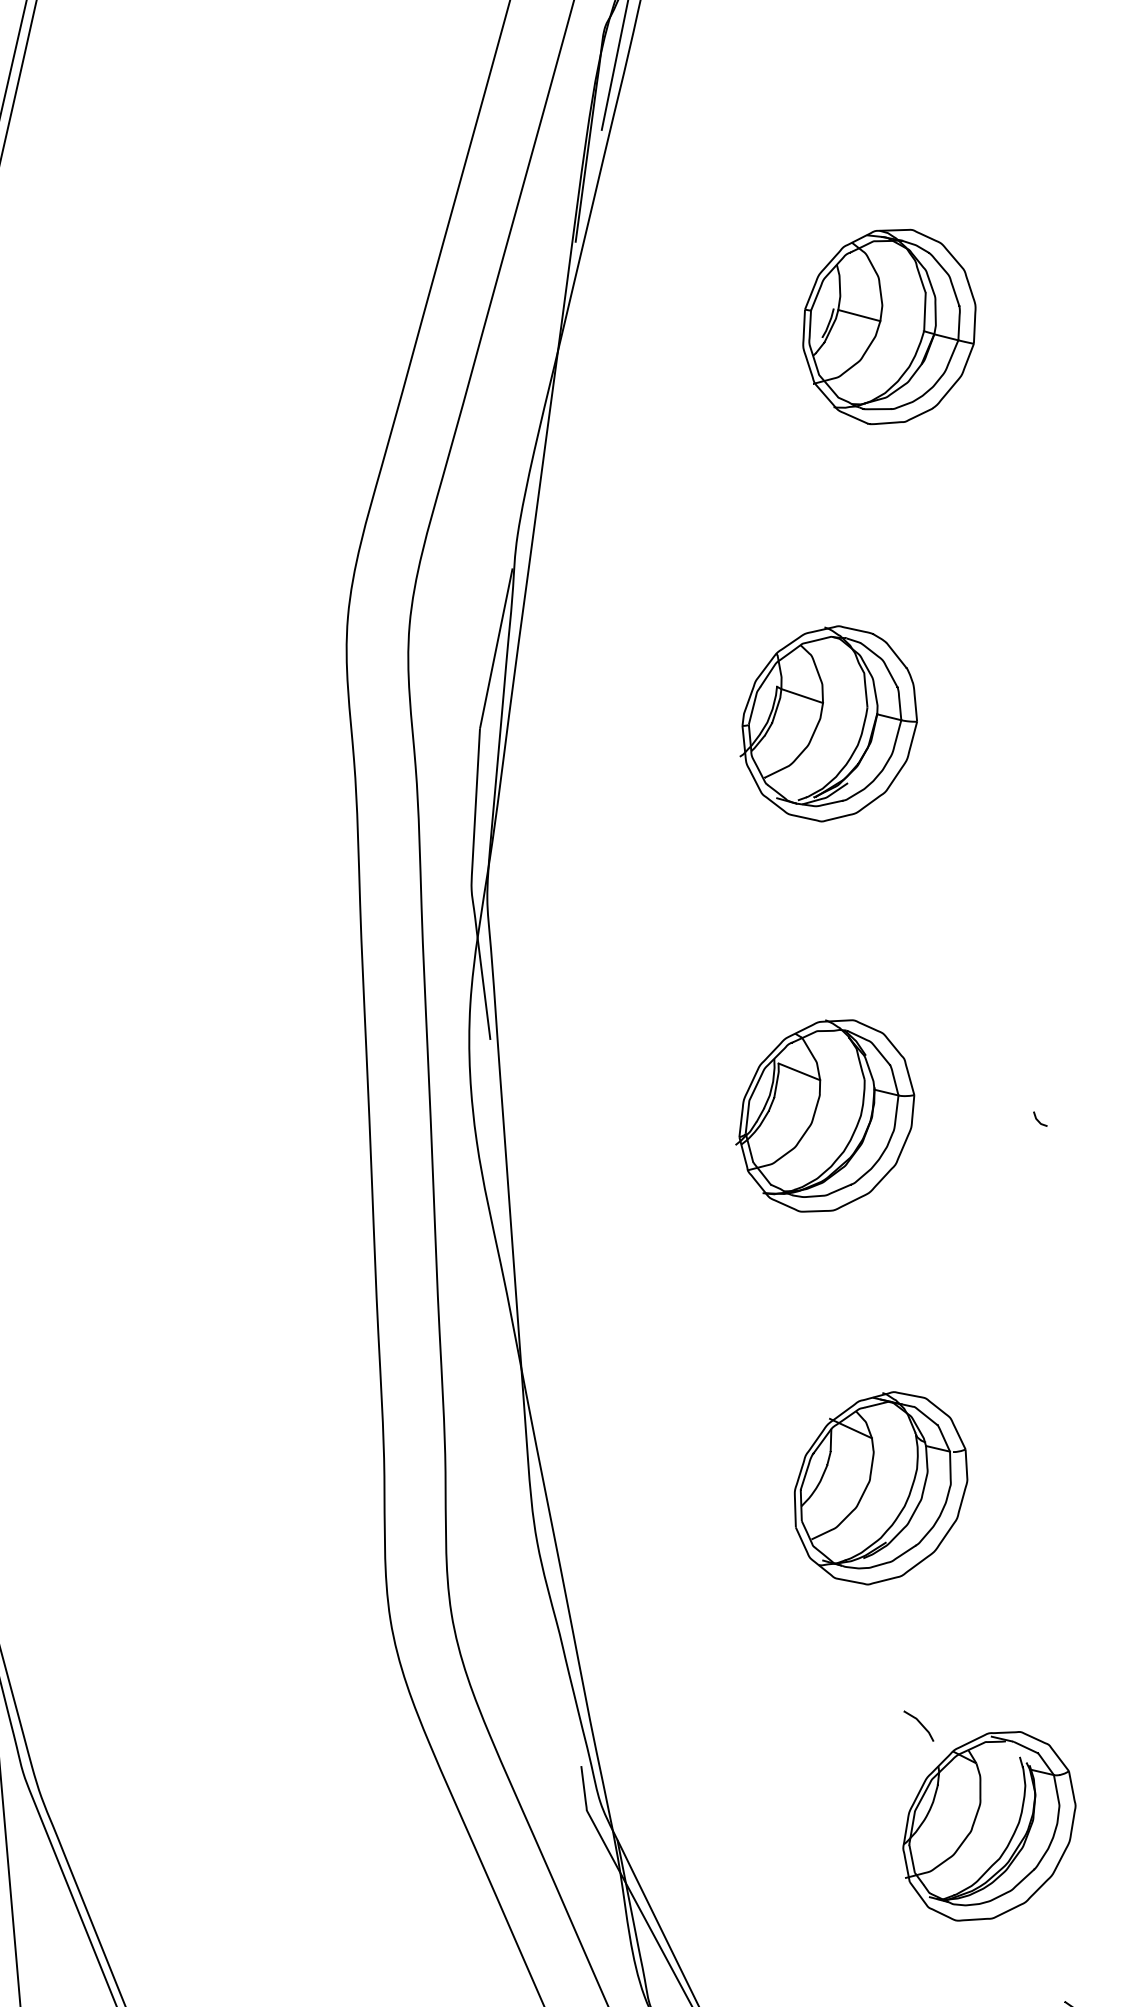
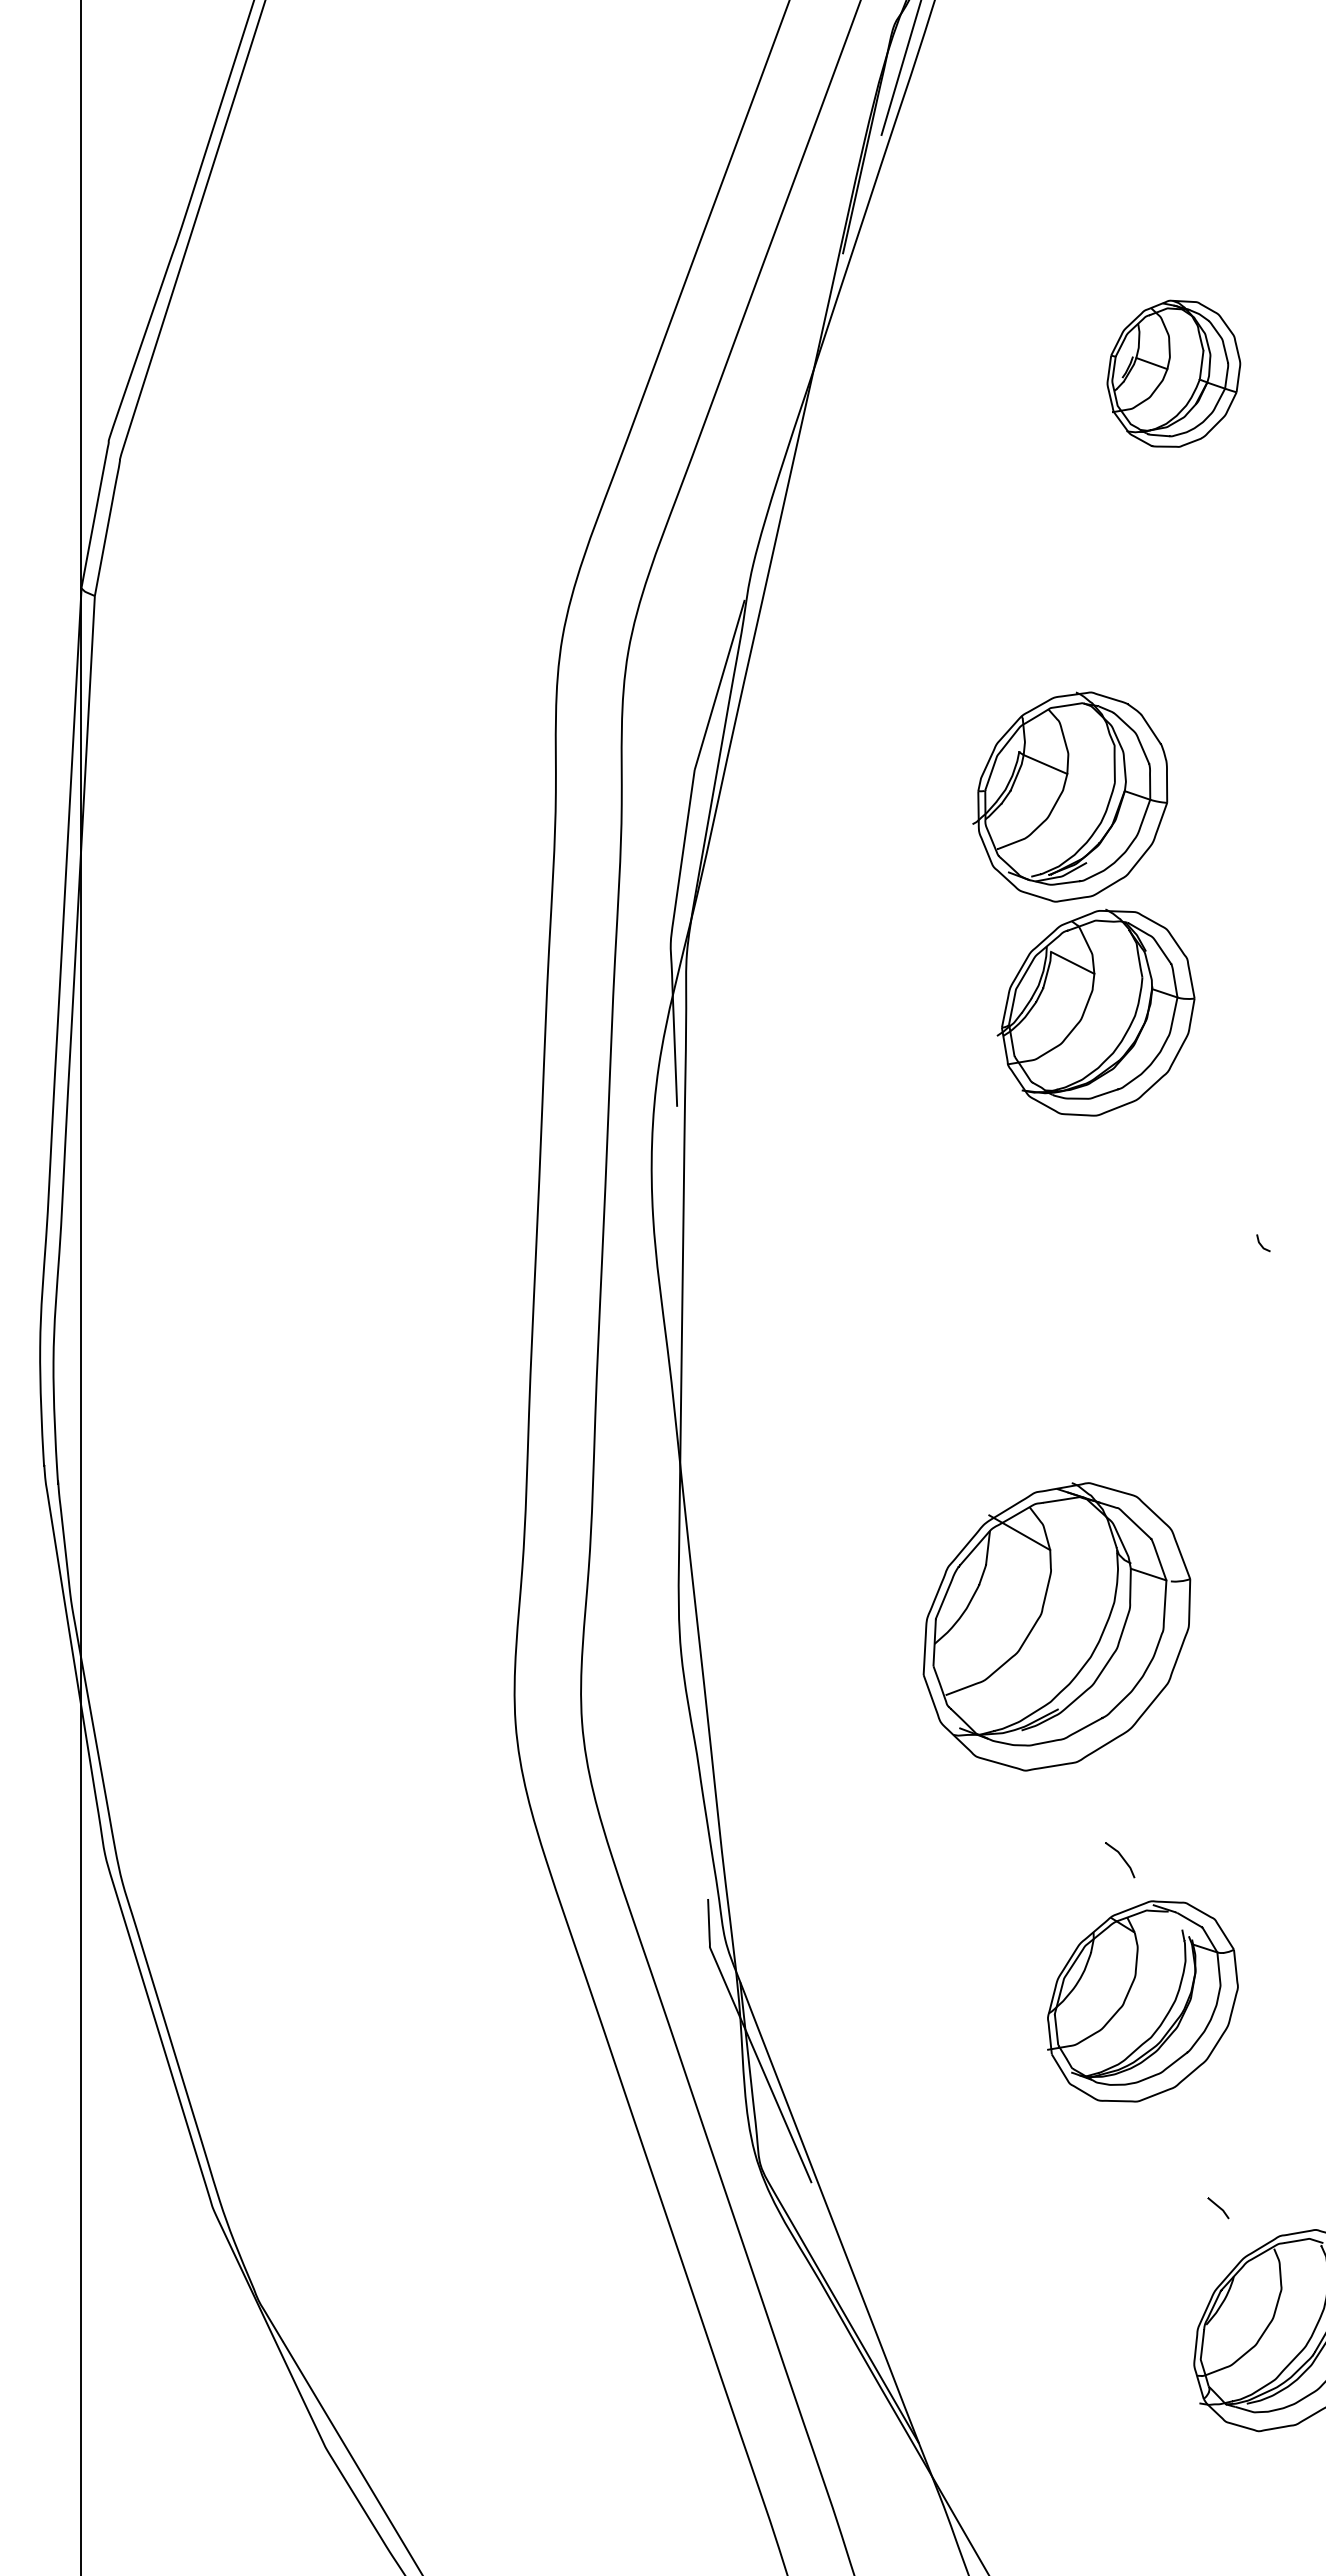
part: (889, 326) -> (1173, 373), size x0.7
part: (824, 1115) -> (1095, 1012), moved
part: (880, 1488) -> (1056, 1626), size x1.4
curve: (921, 1725) -> (1122, 1859), moved

